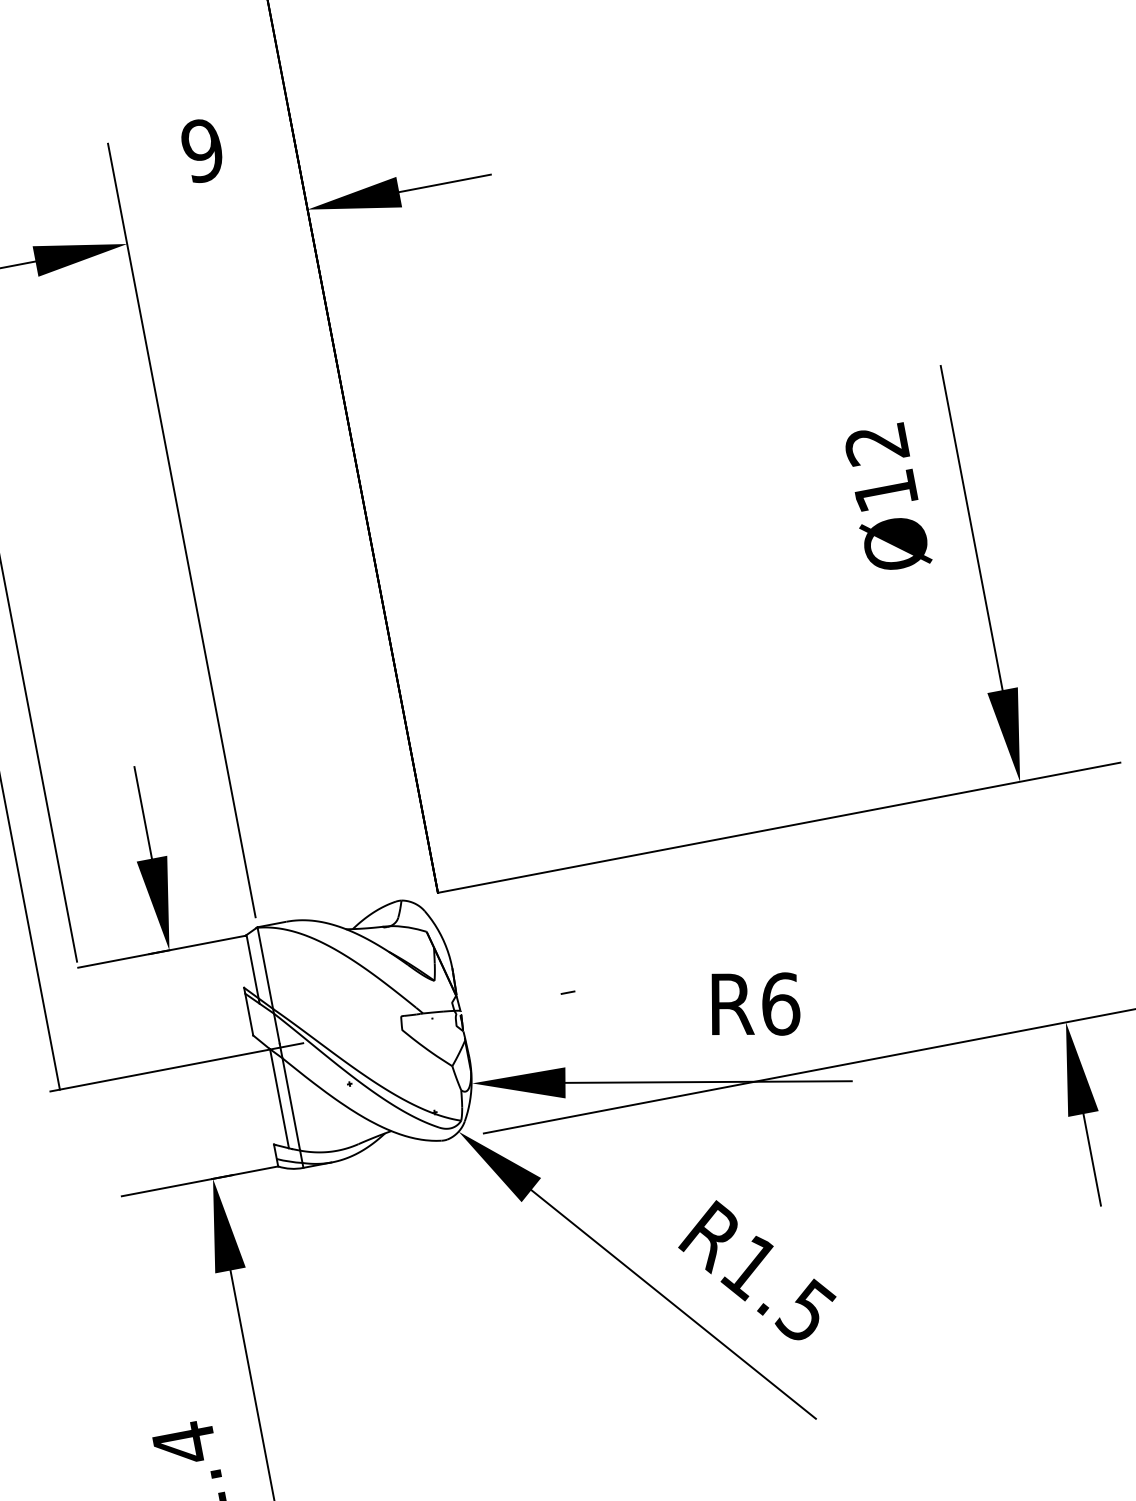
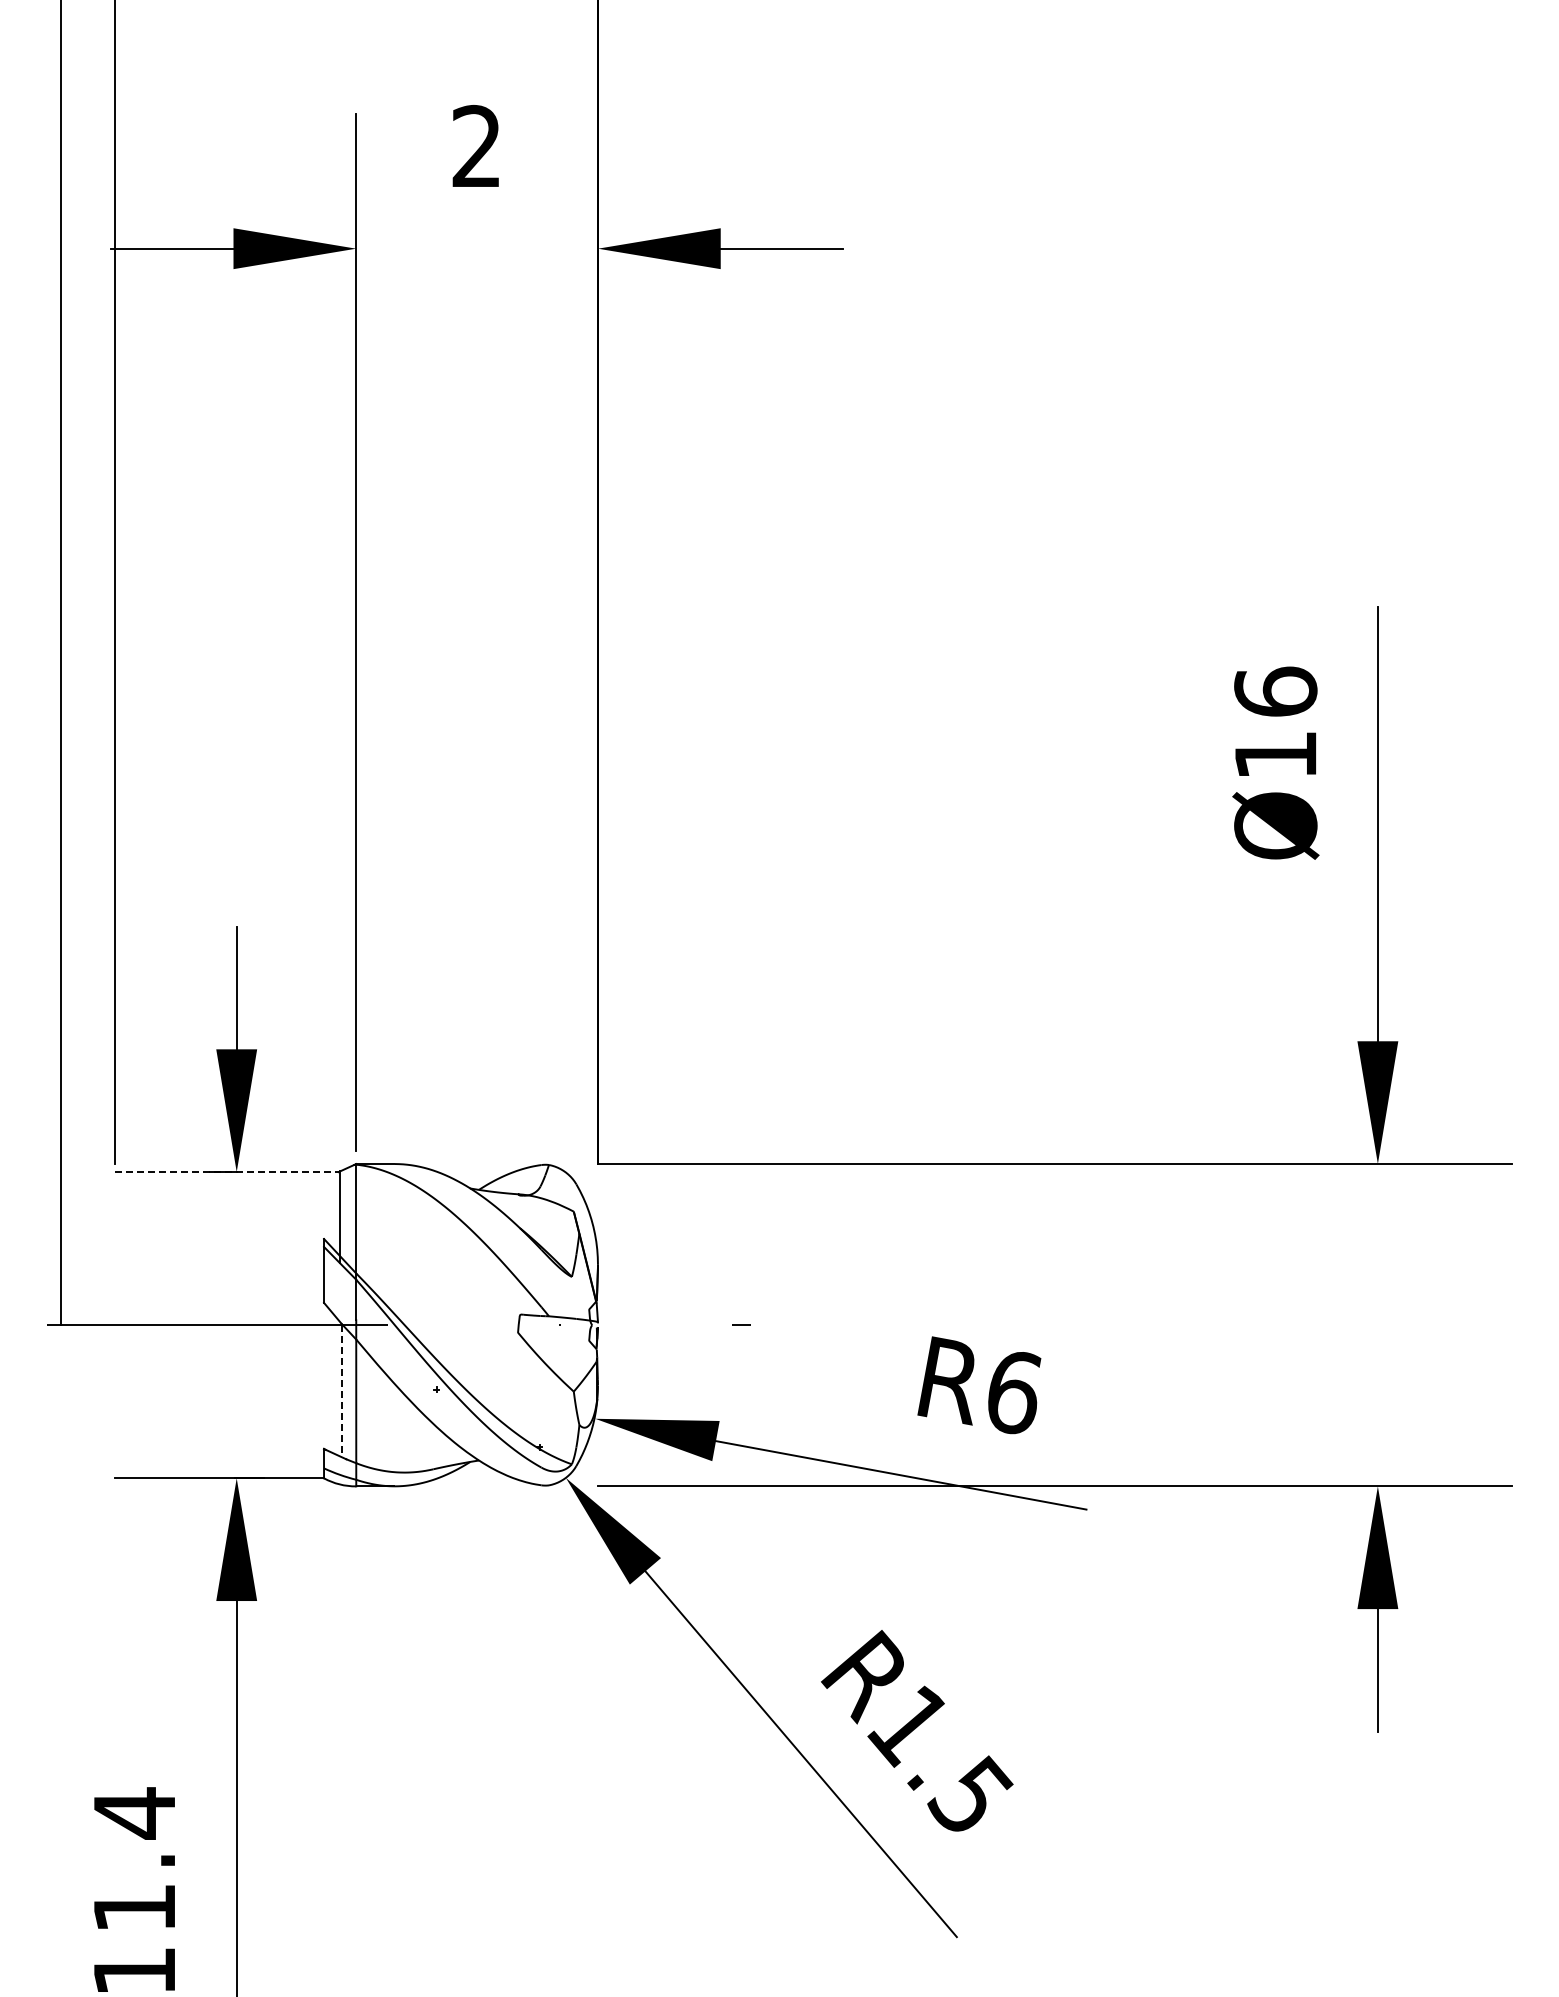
text: (202, 150) -> (476, 146), 9 -> 2
text: (876, 443) -> (1275, 691), Ø12 -> Ø16
line: (162, 951) -> (227, 1172), solid -> dashed
line: (279, 1099) -> (342, 1391), solid -> dashed

